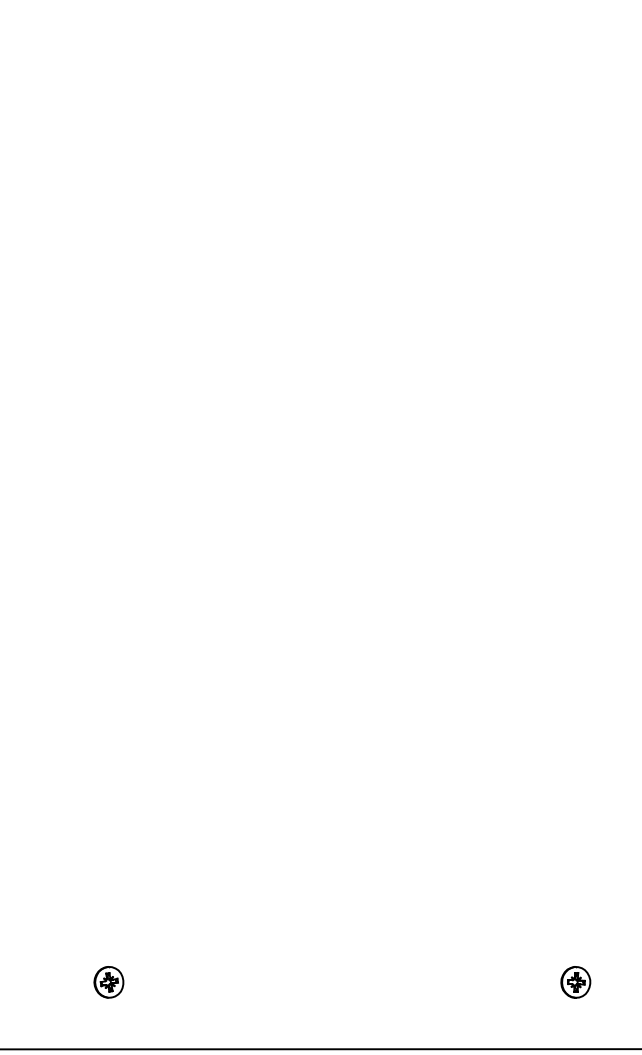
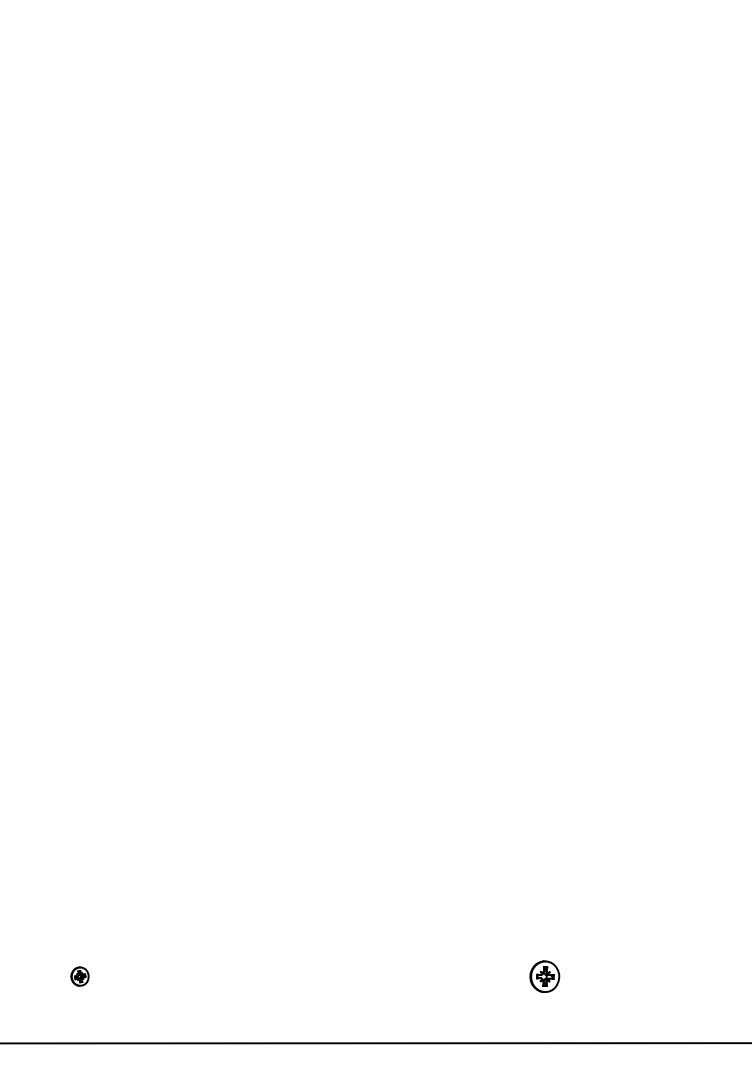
part: (108, 982) -> (79, 976), size x0.6

